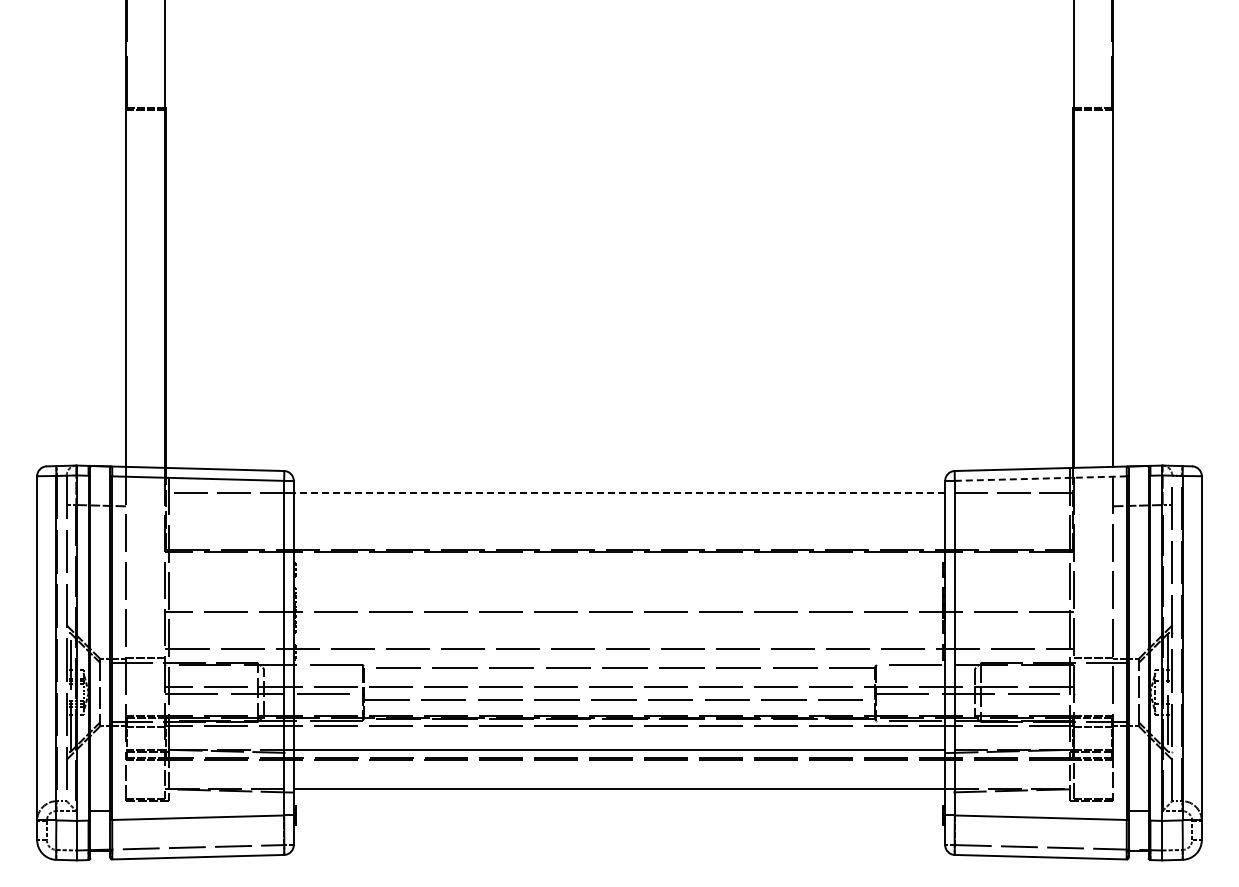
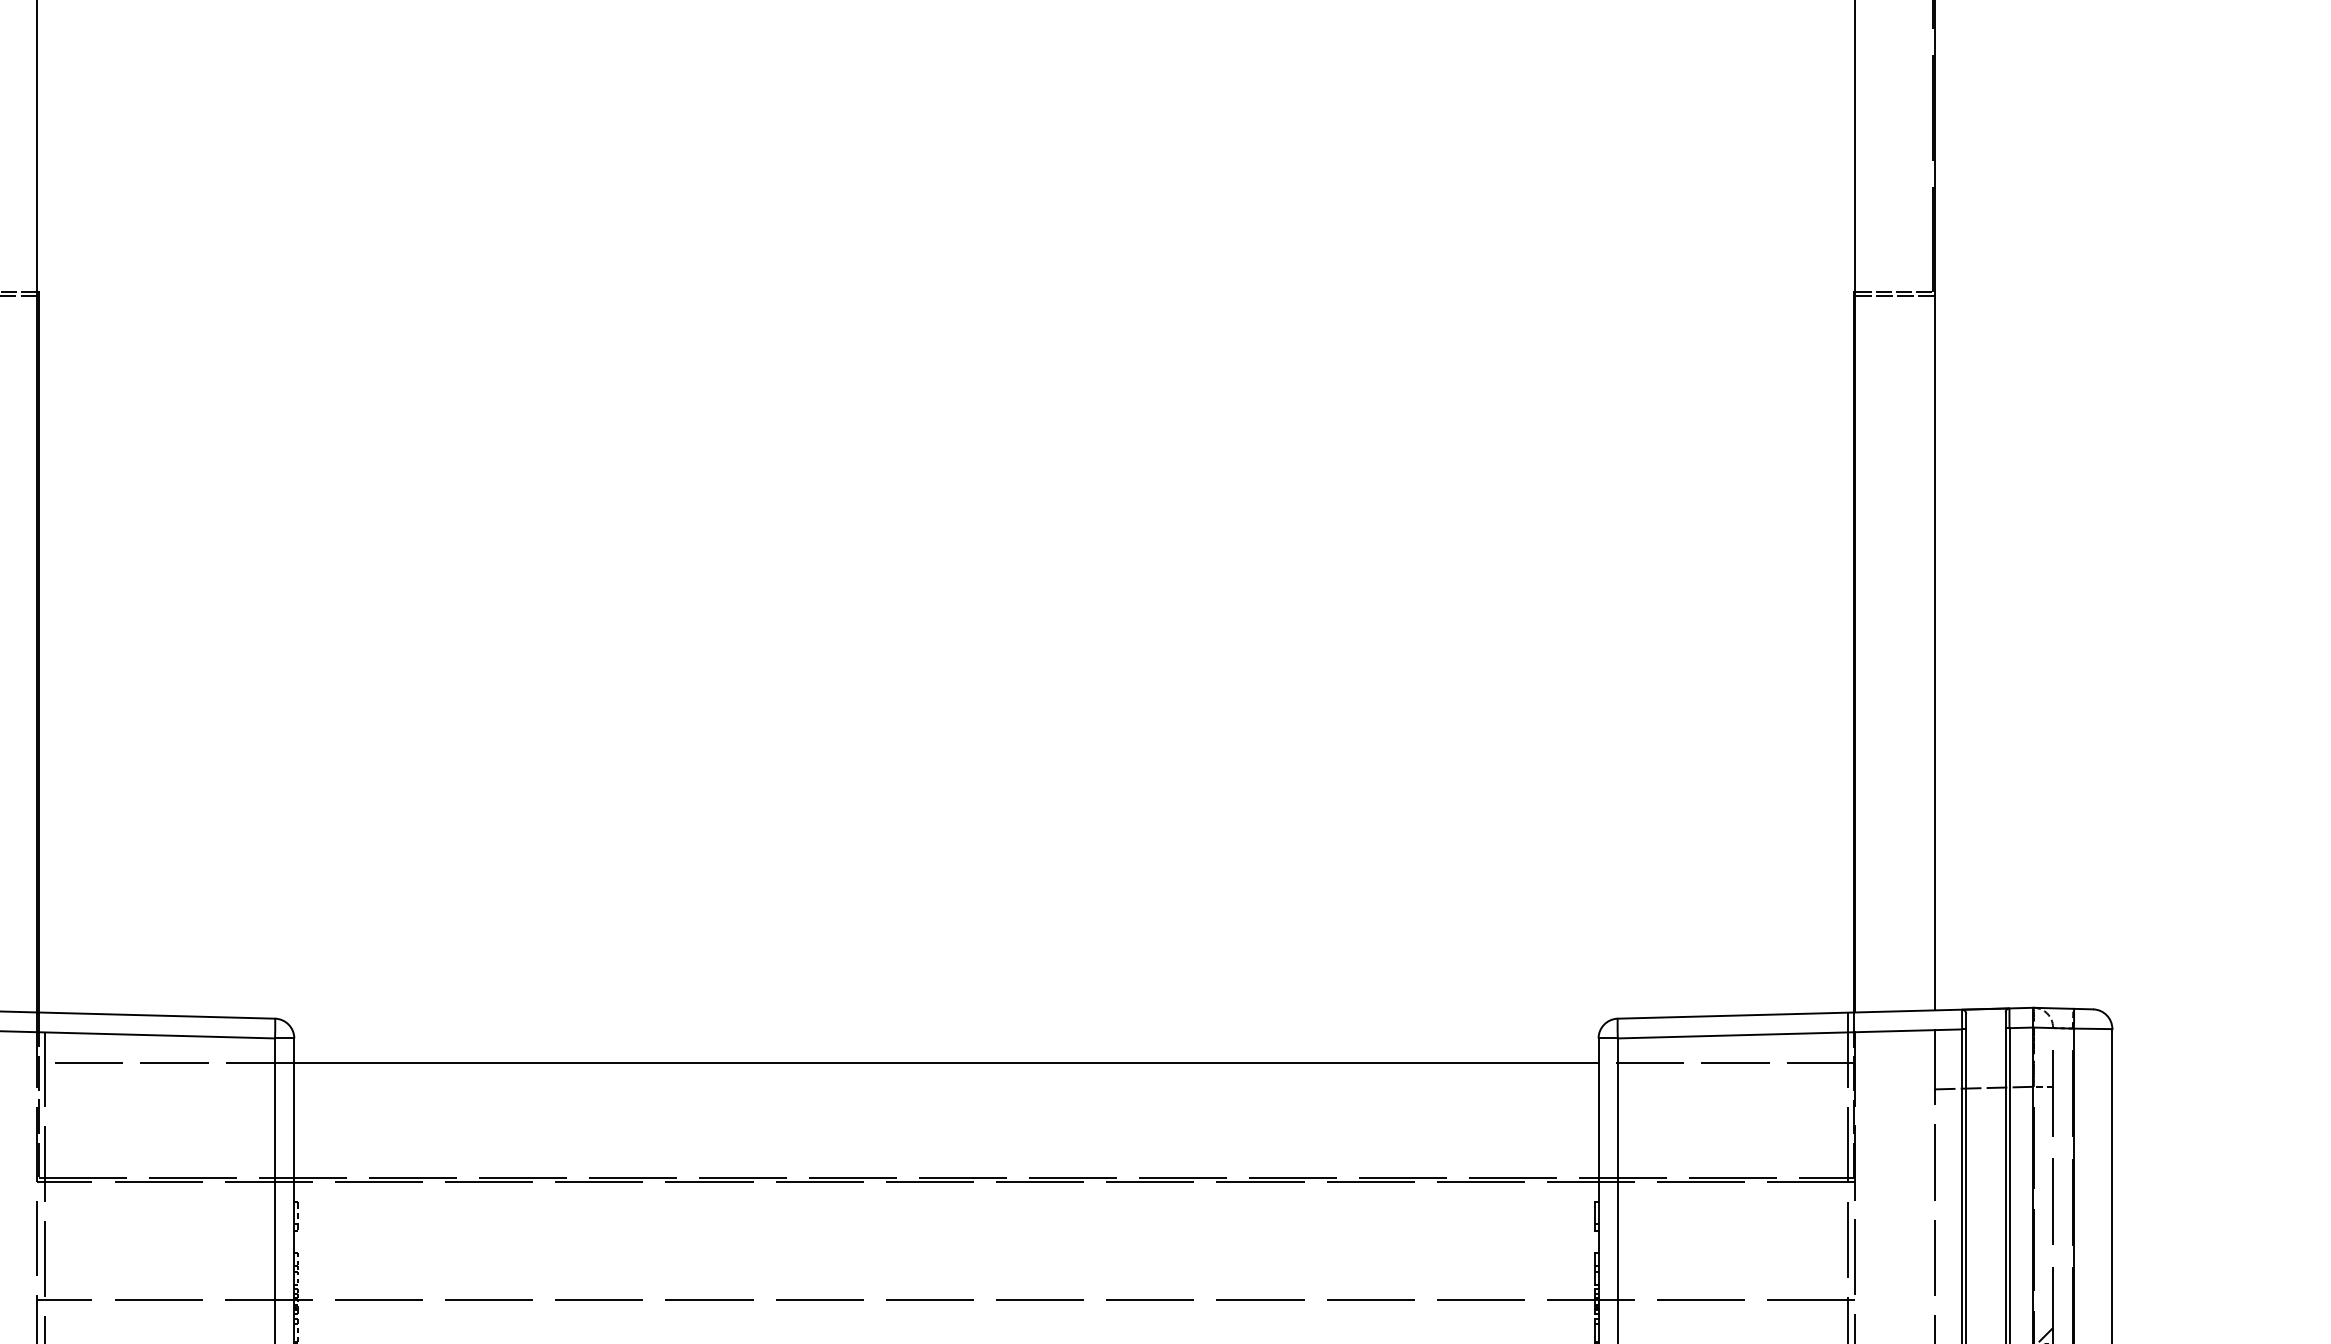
line: (1041, 478) -> (1791, 1033), dashed -> solid
line: (619, 493) -> (946, 1063), dashed -> solid

